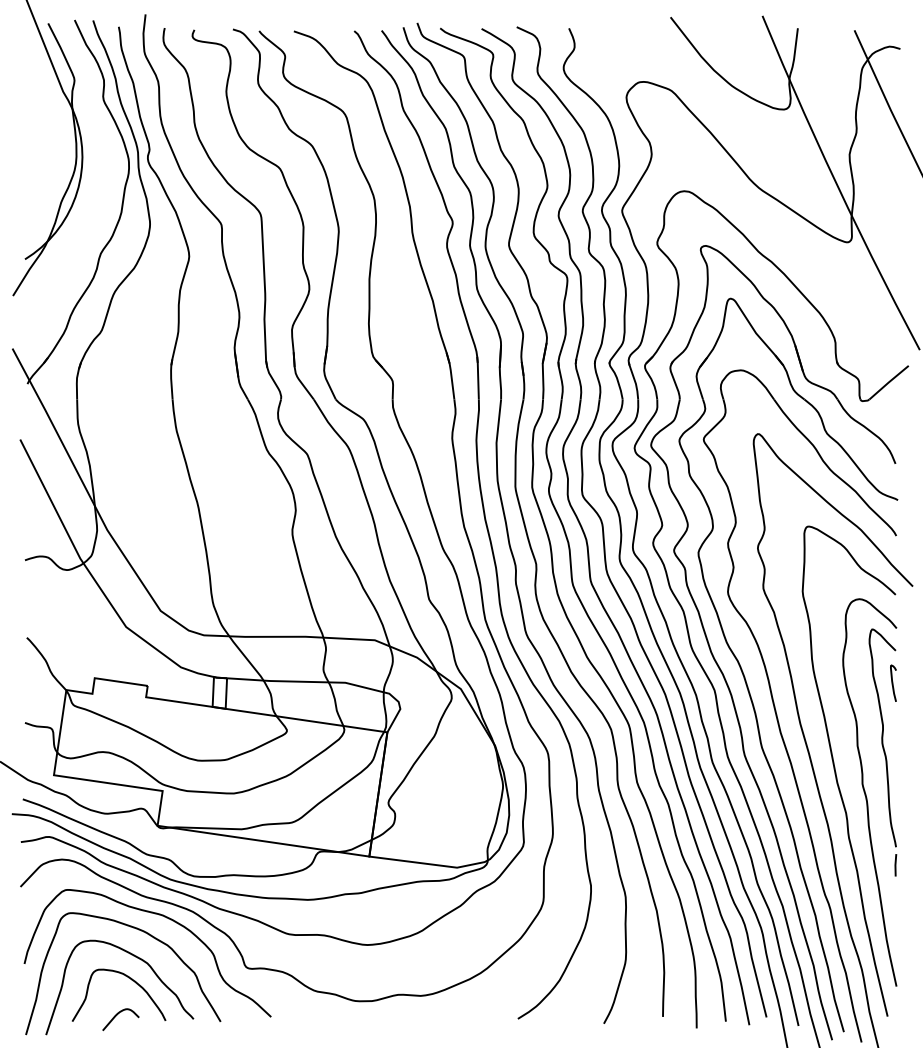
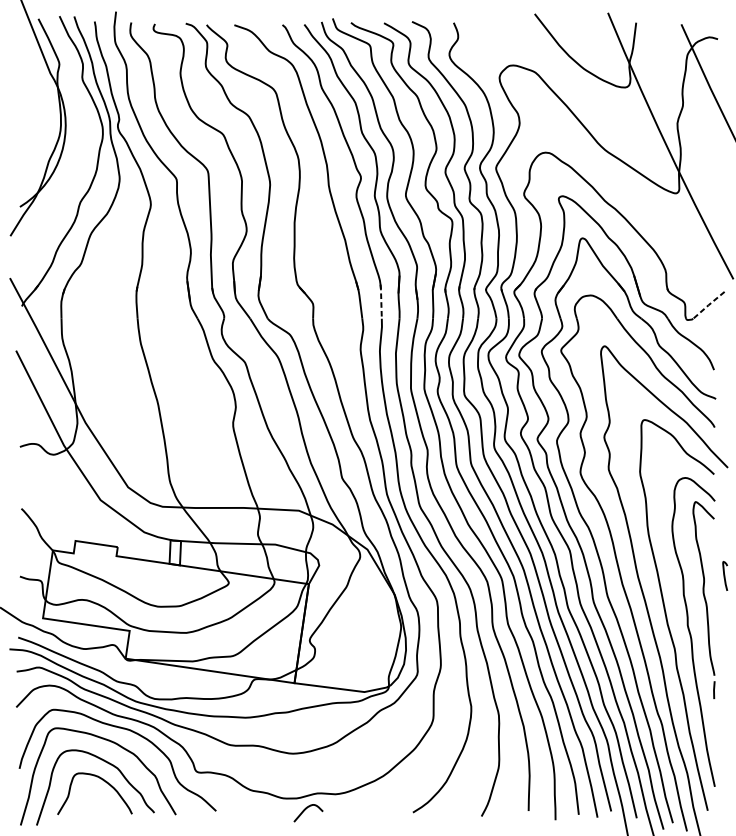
line: (478, 377) -> (381, 301), solid -> dashed
line: (888, 382) -> (708, 305), solid -> dashed
curve: (893, 682) -> (725, 575), moved
curve: (117, 1015) -> (305, 809), moved

